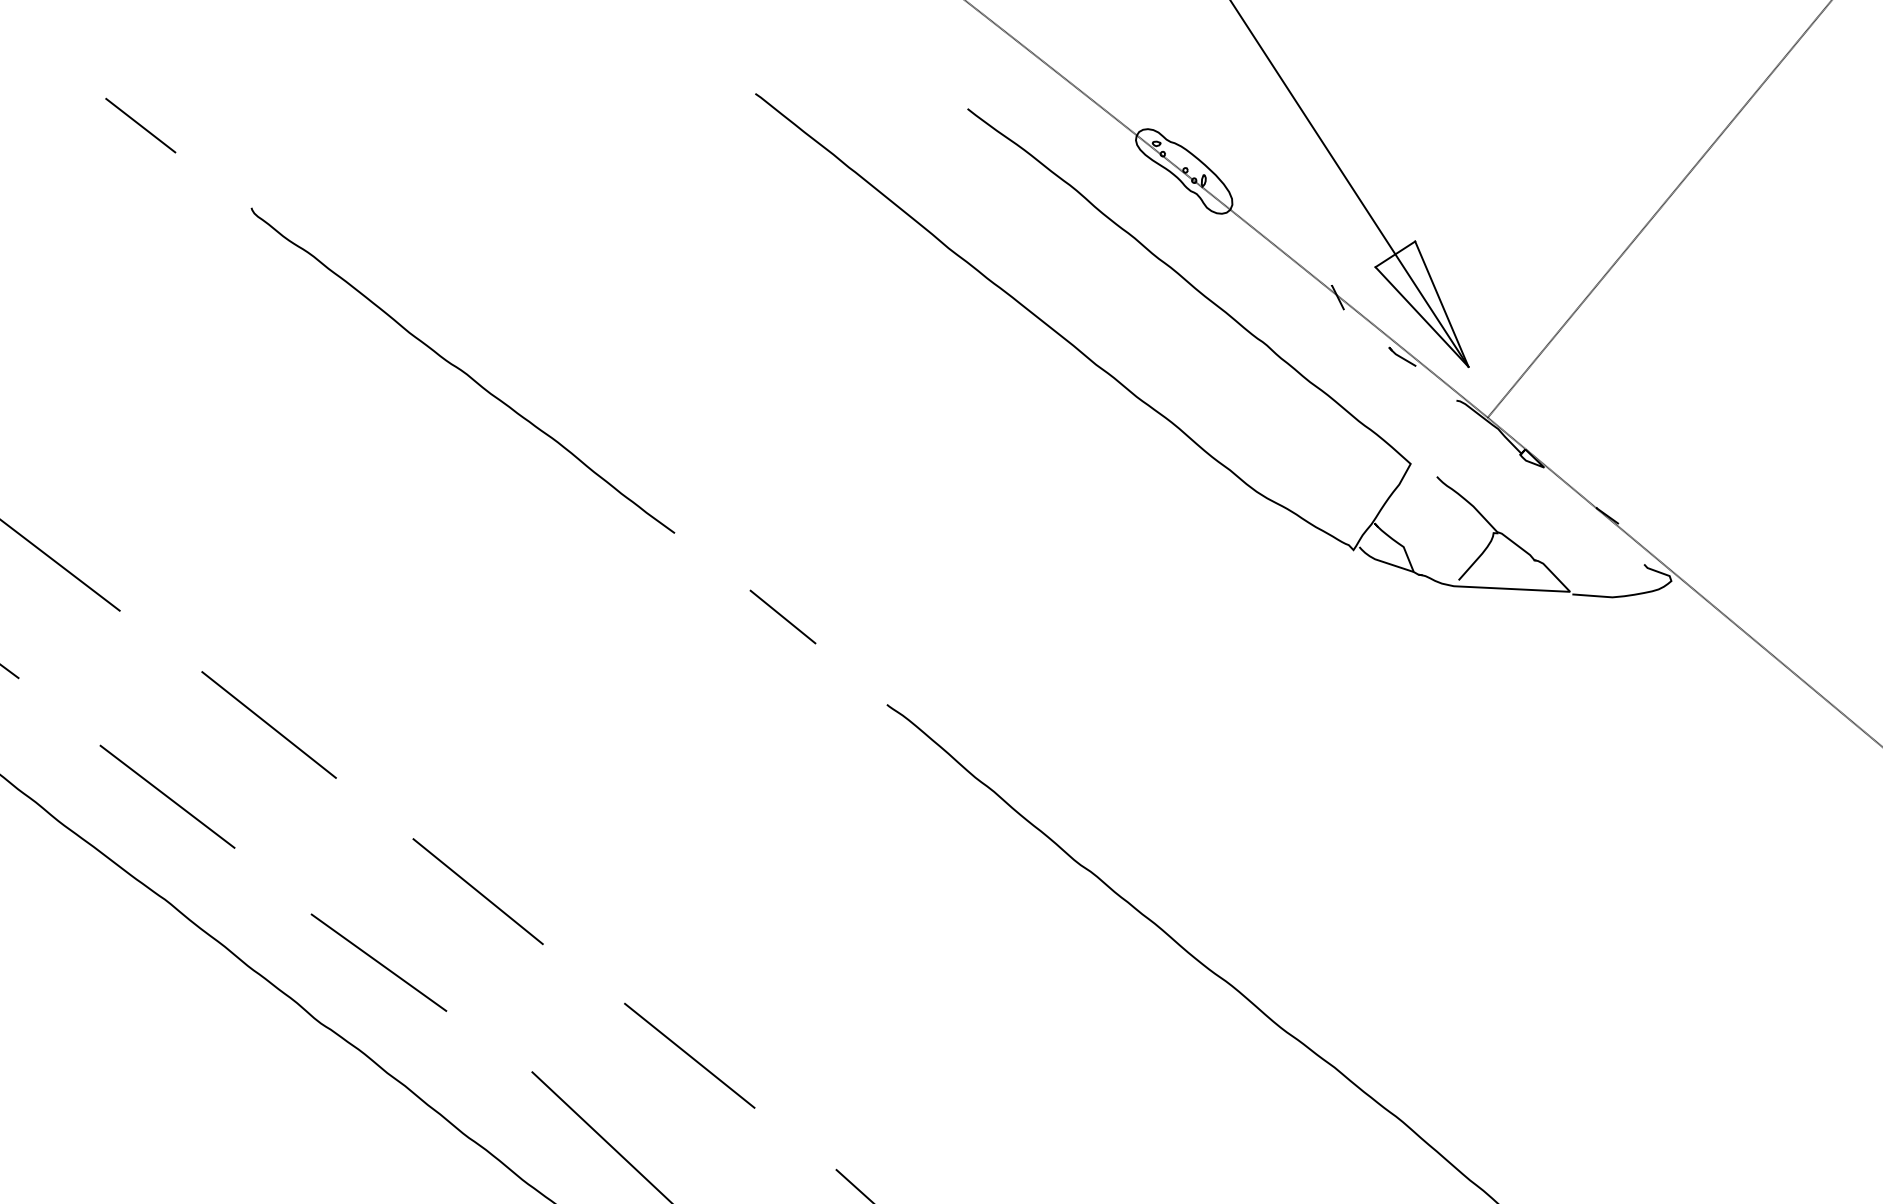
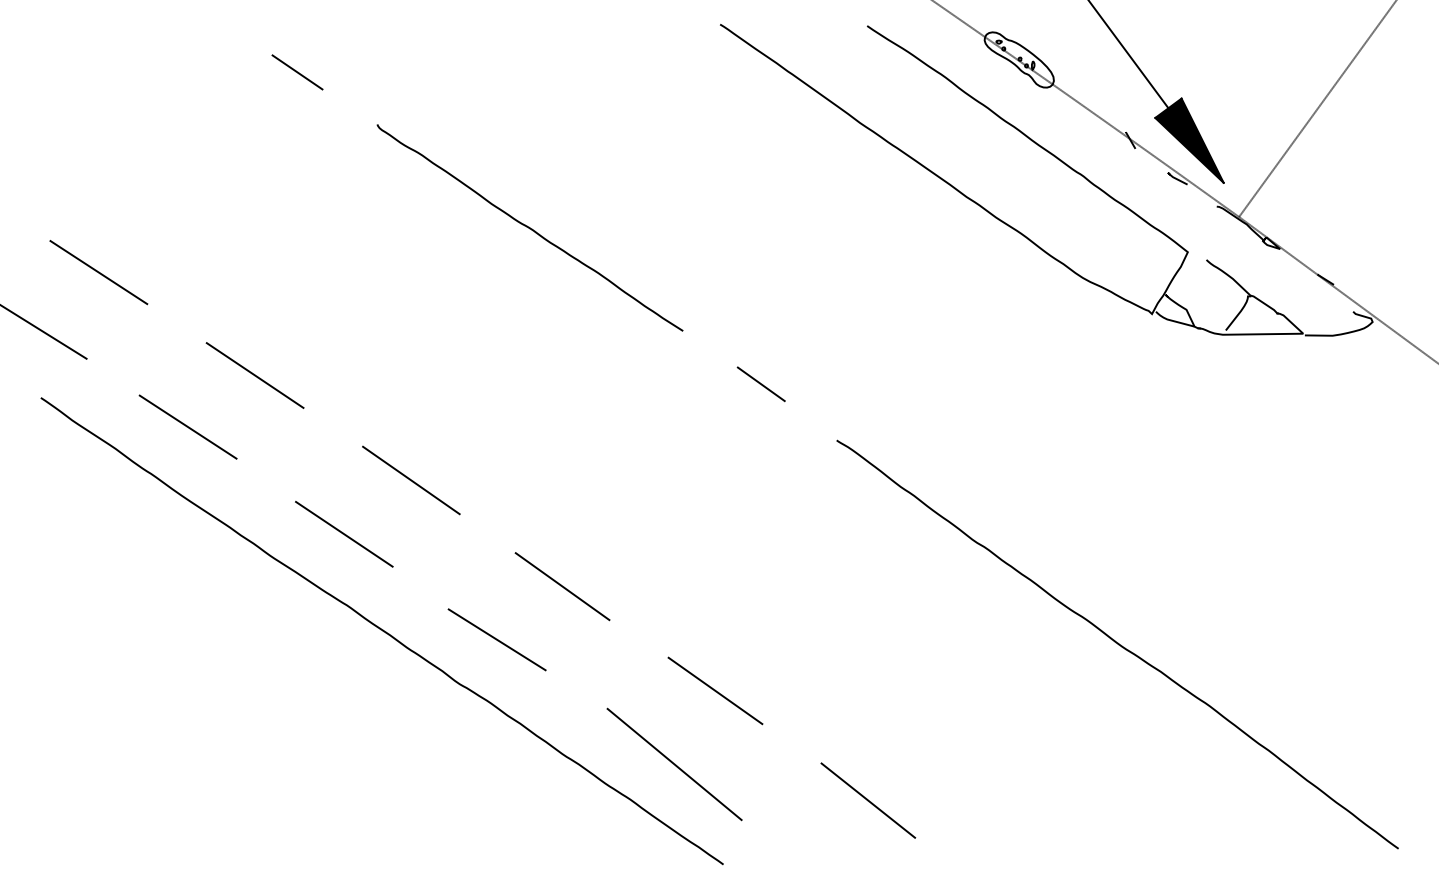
fill: (1422, 302) -> (1189, 140), added

